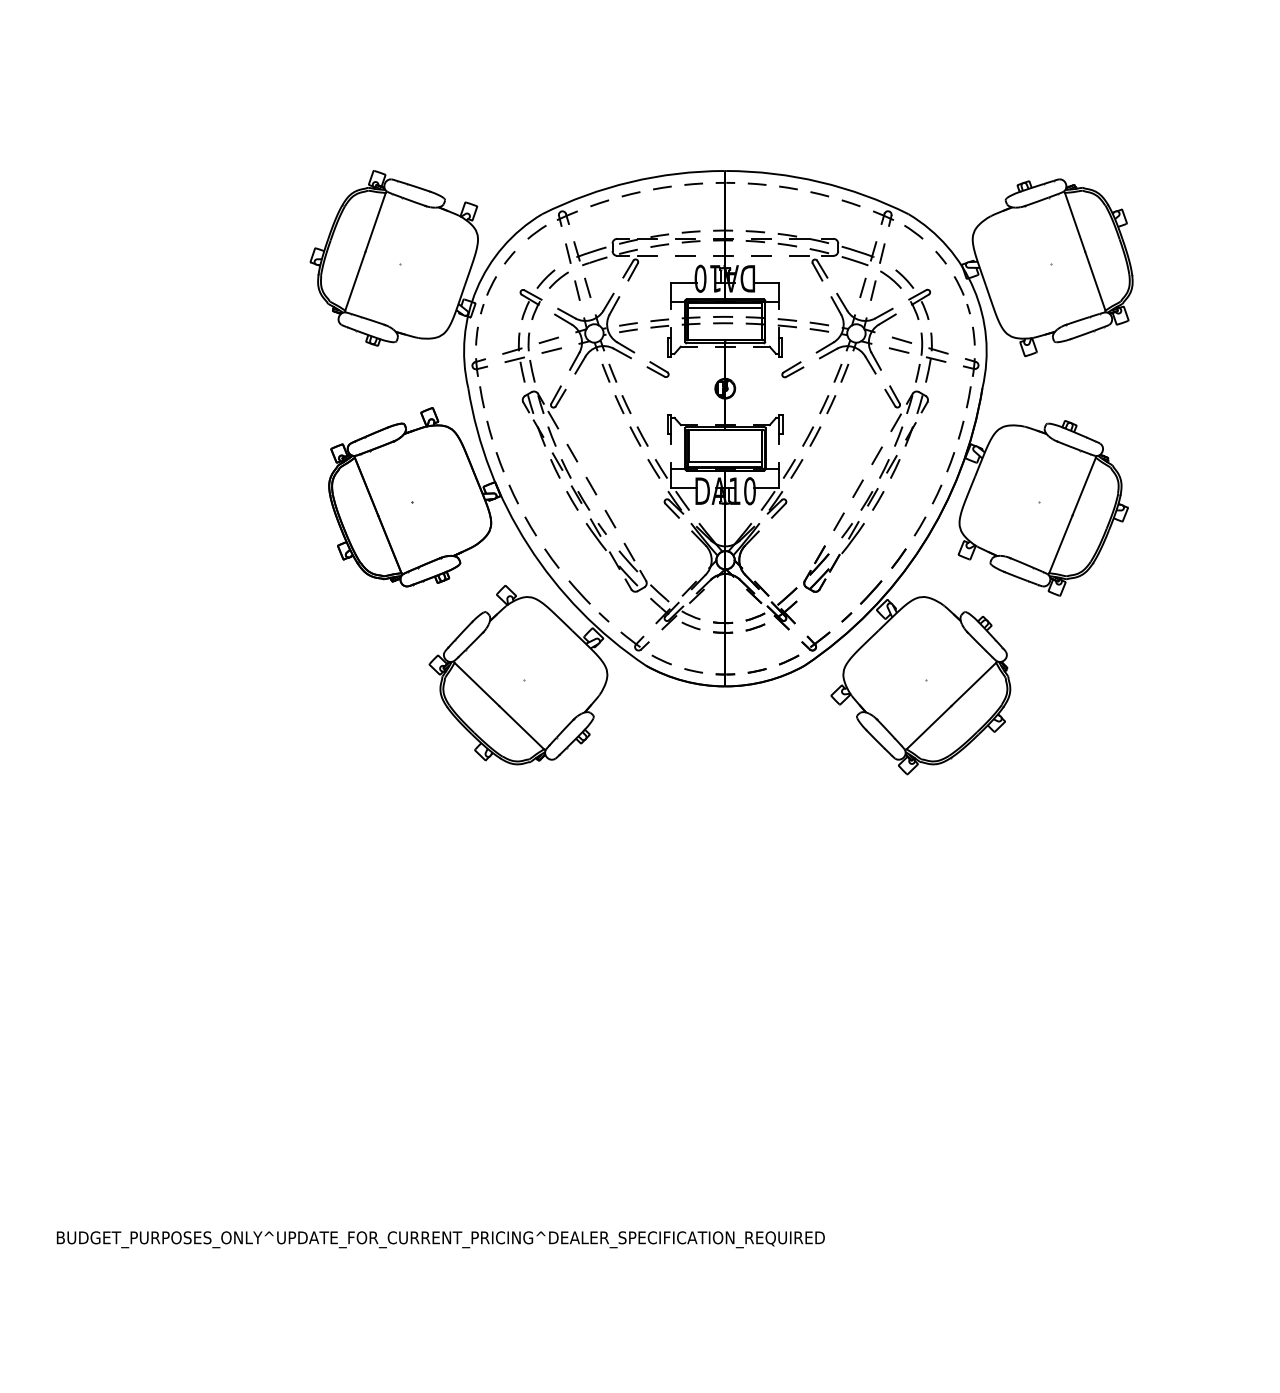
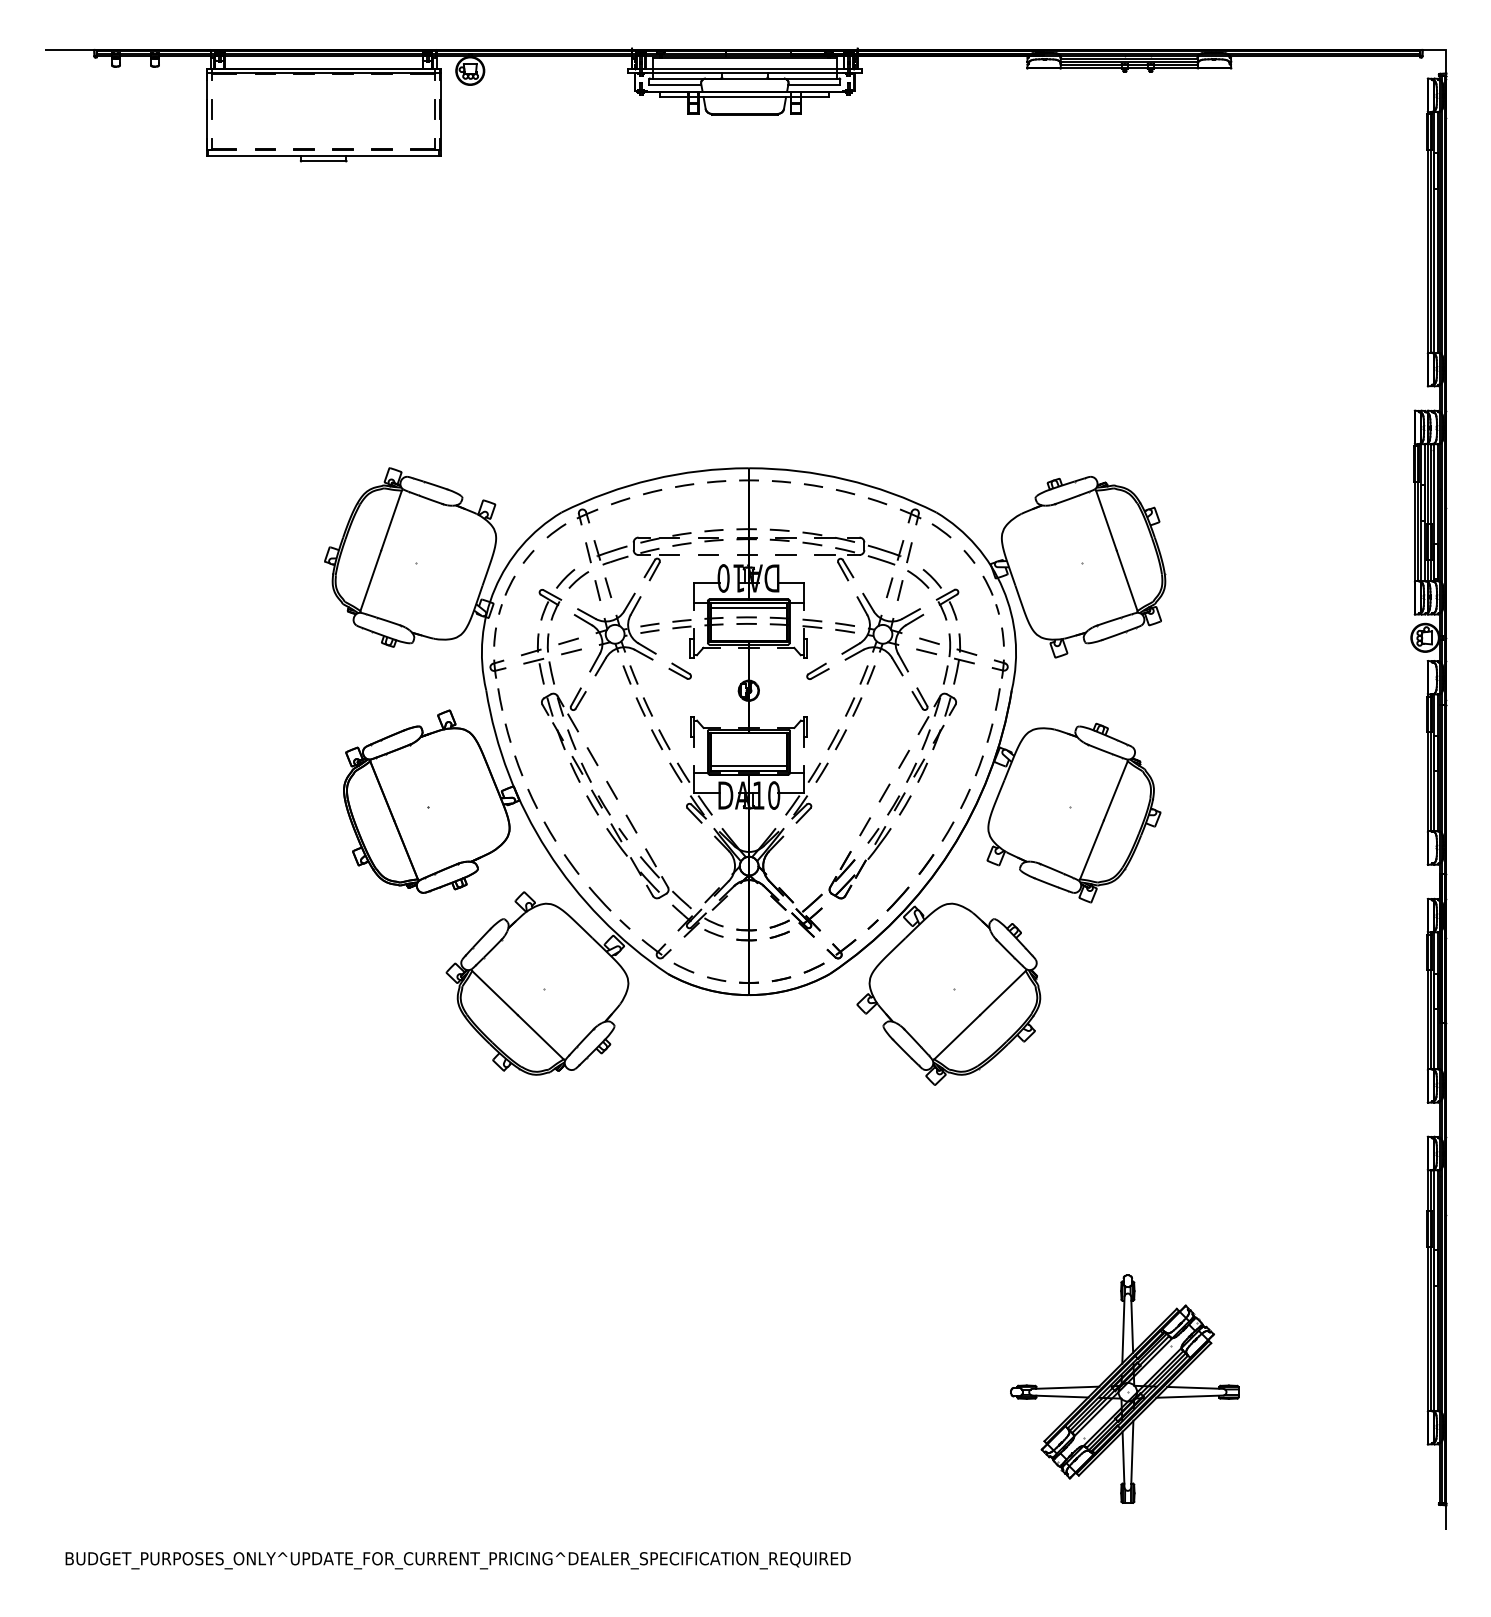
part: (1092, 1071) -> (1124, 1388), added

